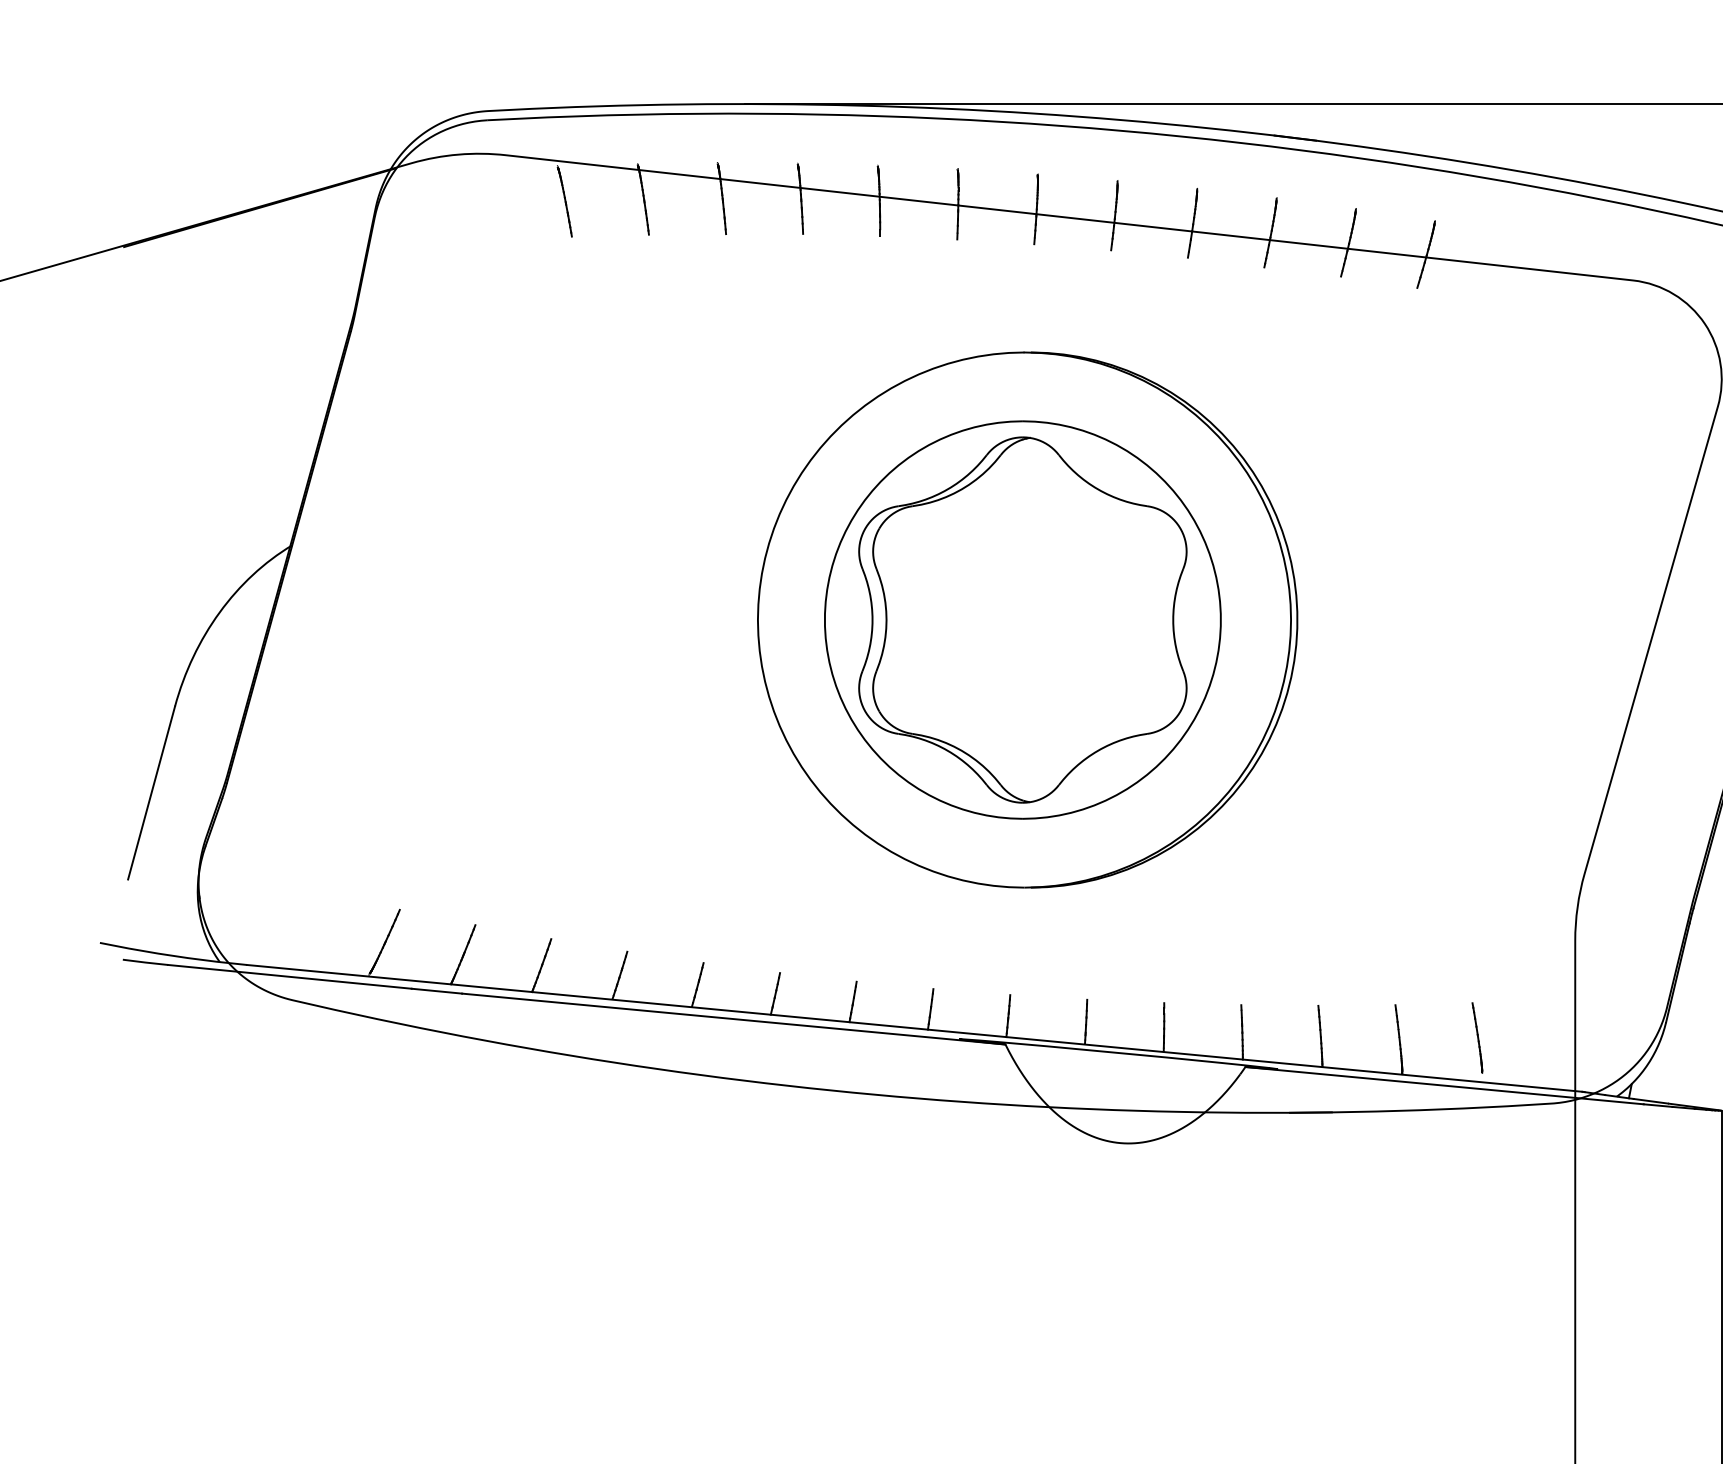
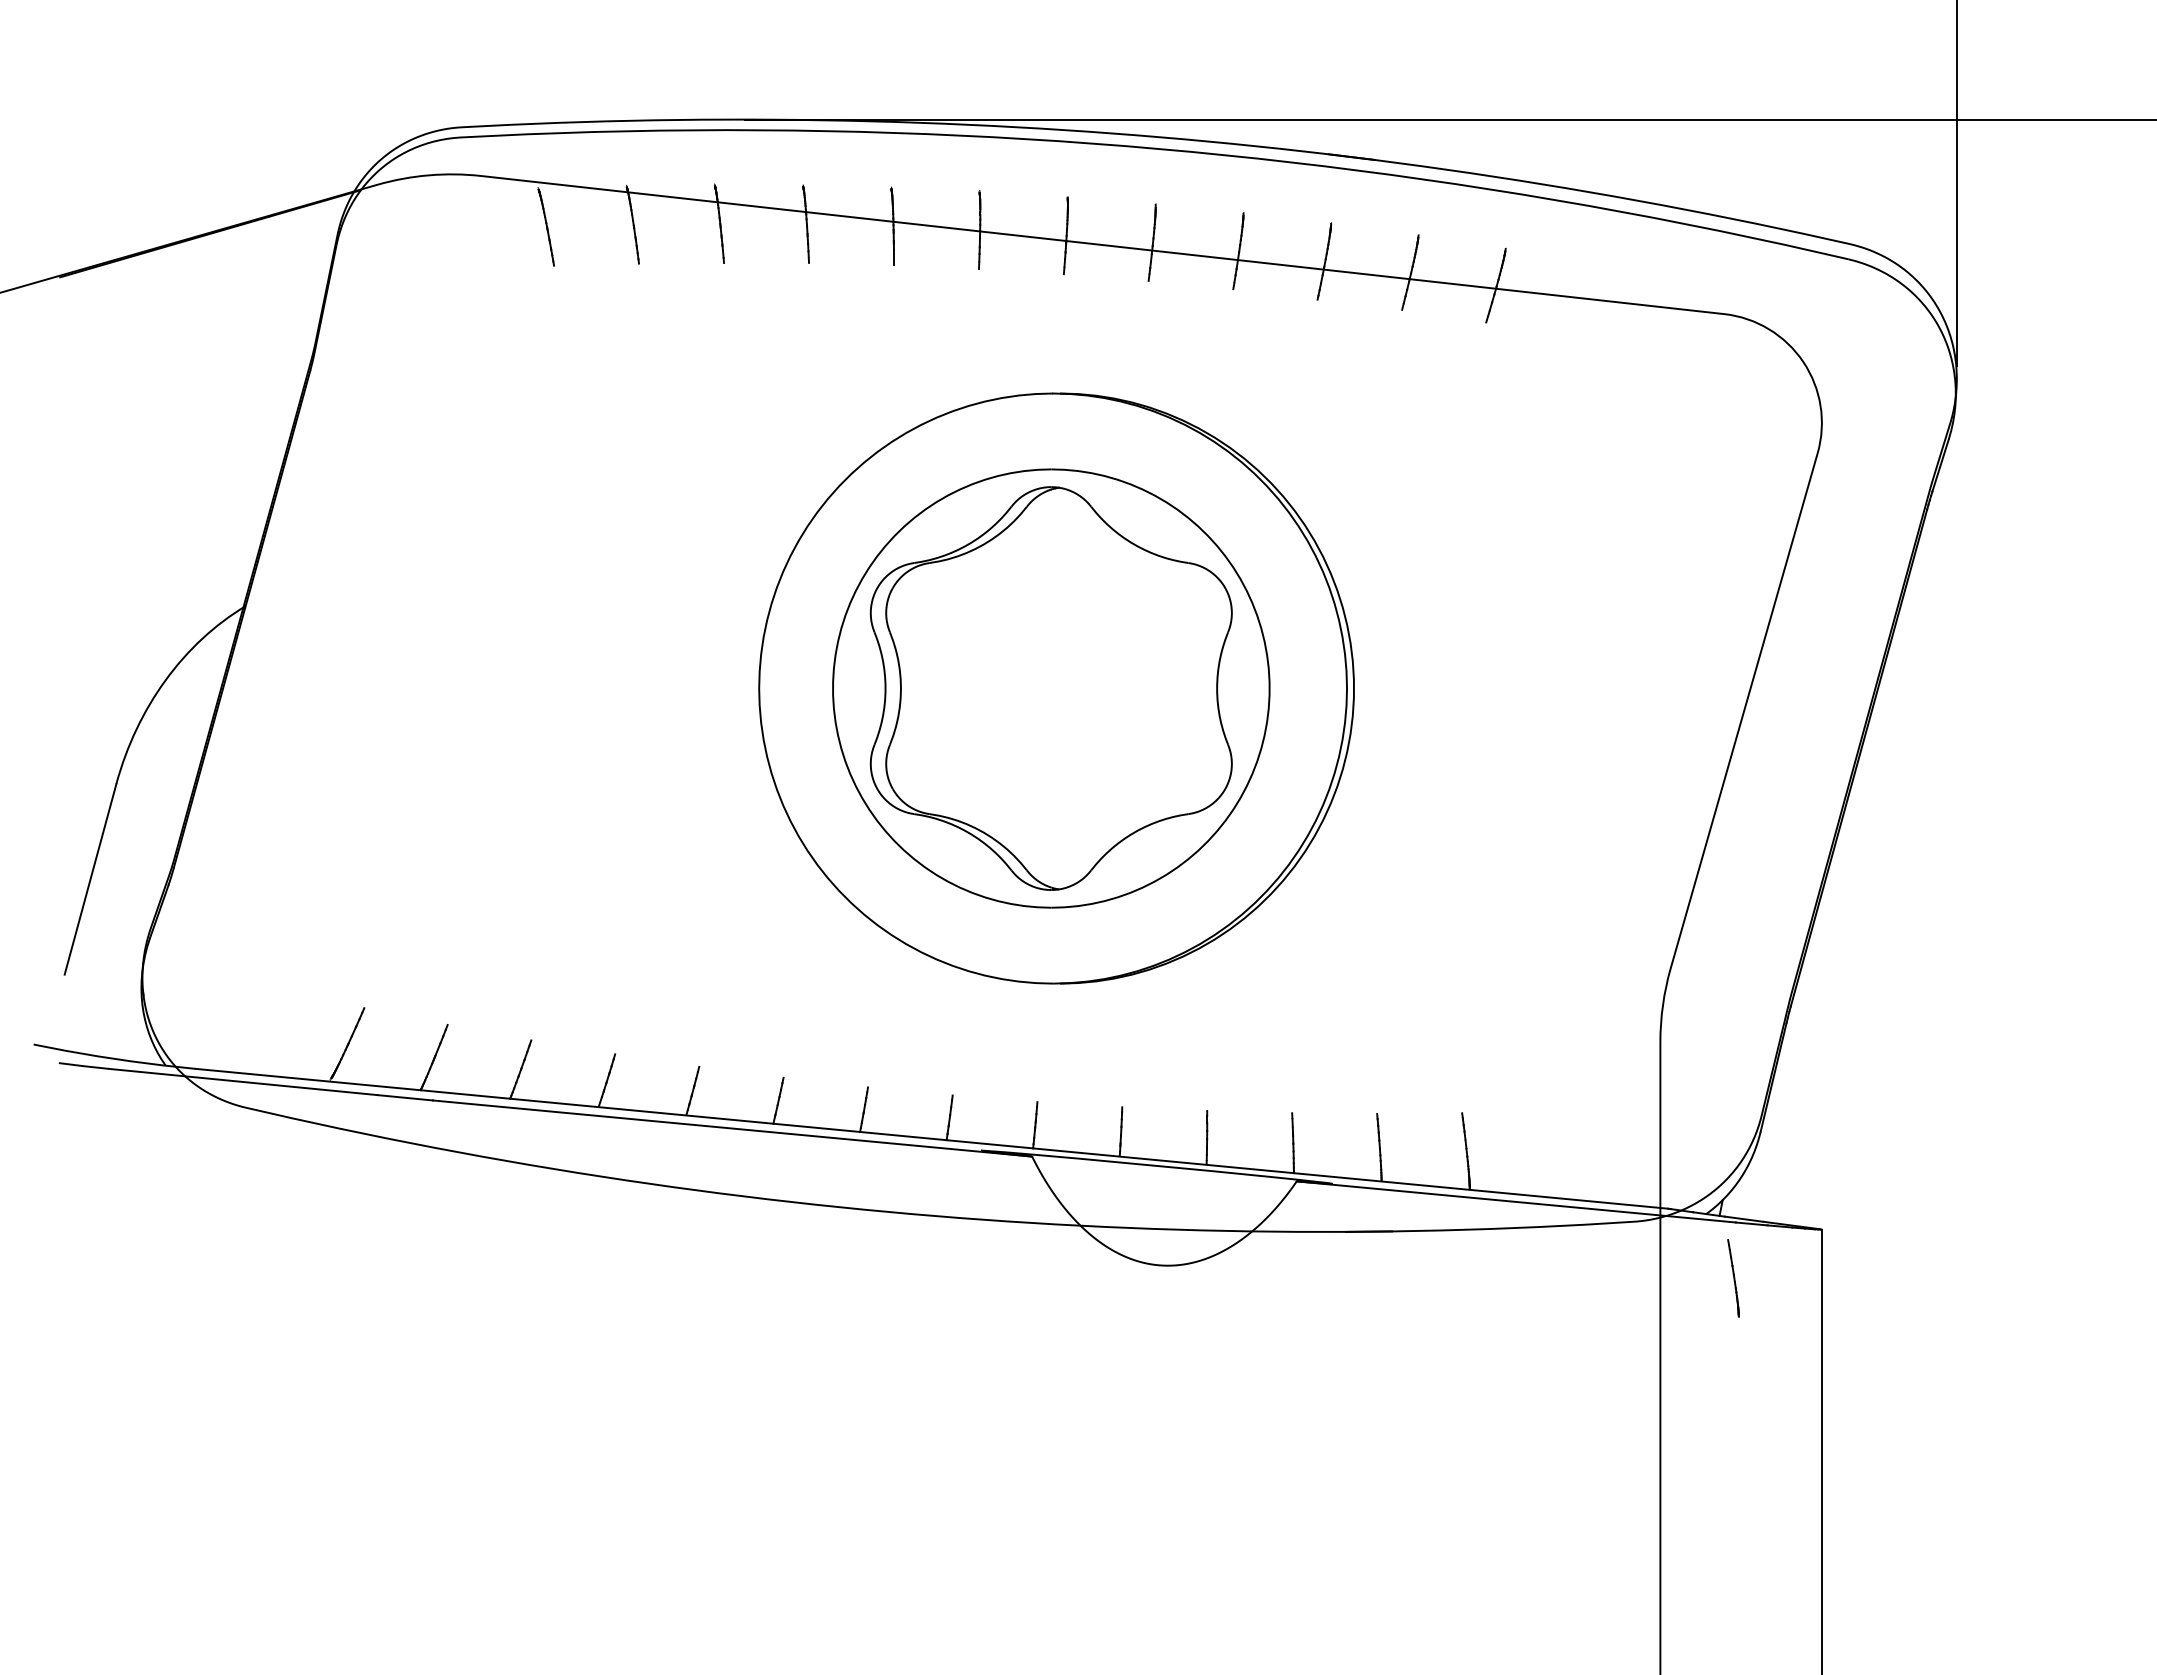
part: (1477, 1038) -> (1733, 1278), moved

